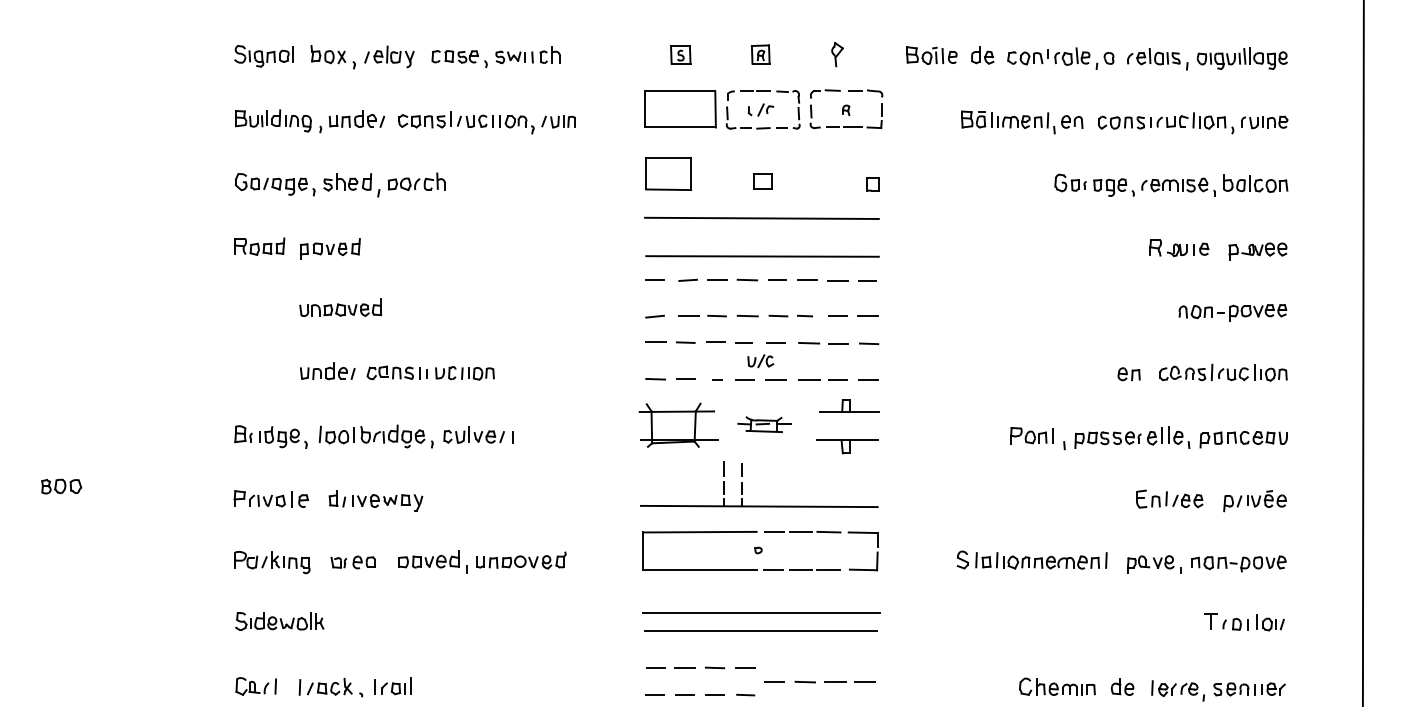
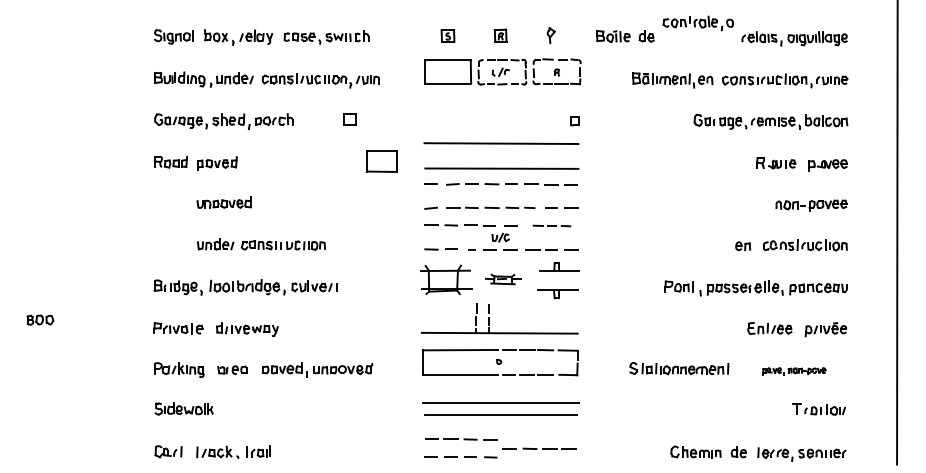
part: (1059, 58) -> (697, 23), moved
part: (667, 174) -> (381, 161), moved
part: (761, 181) -> (349, 119), moved
part: (837, 342) -> (551, 225), size x0.7
part: (1207, 564) -> (794, 371), size x0.6

